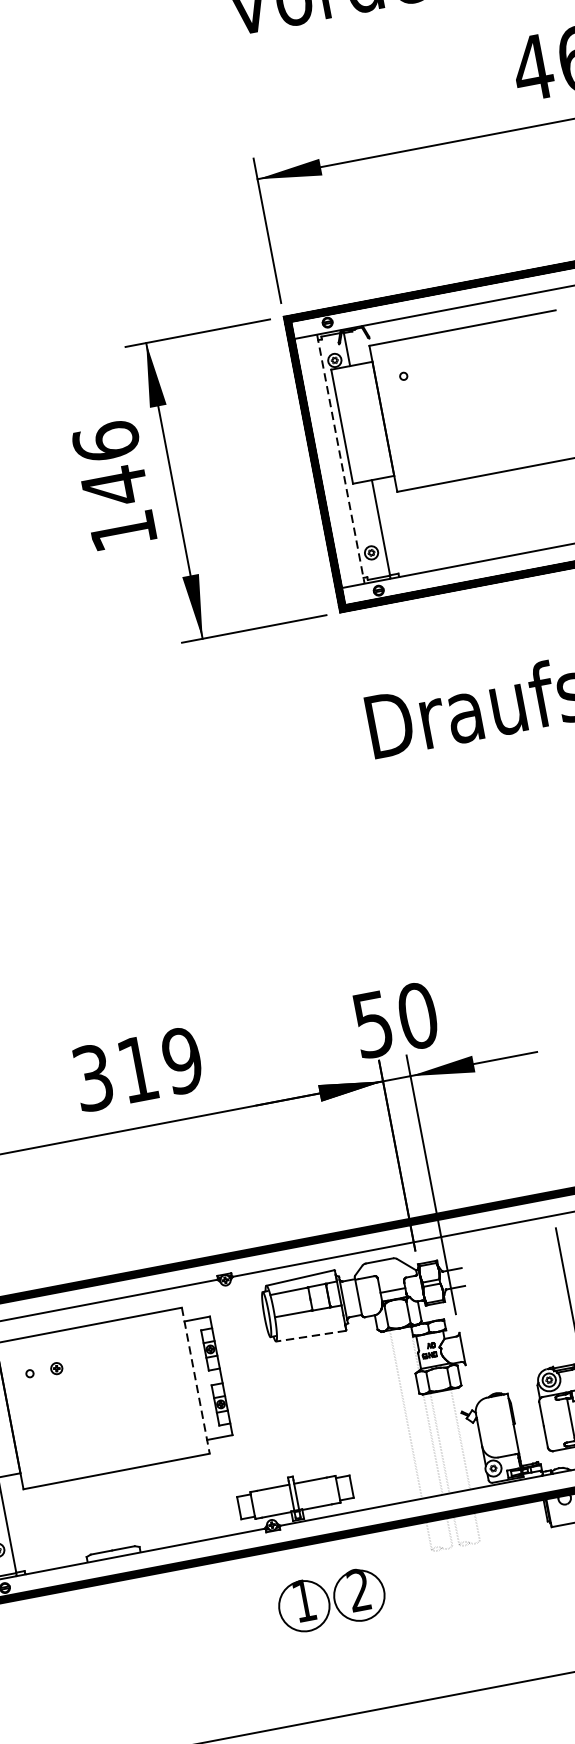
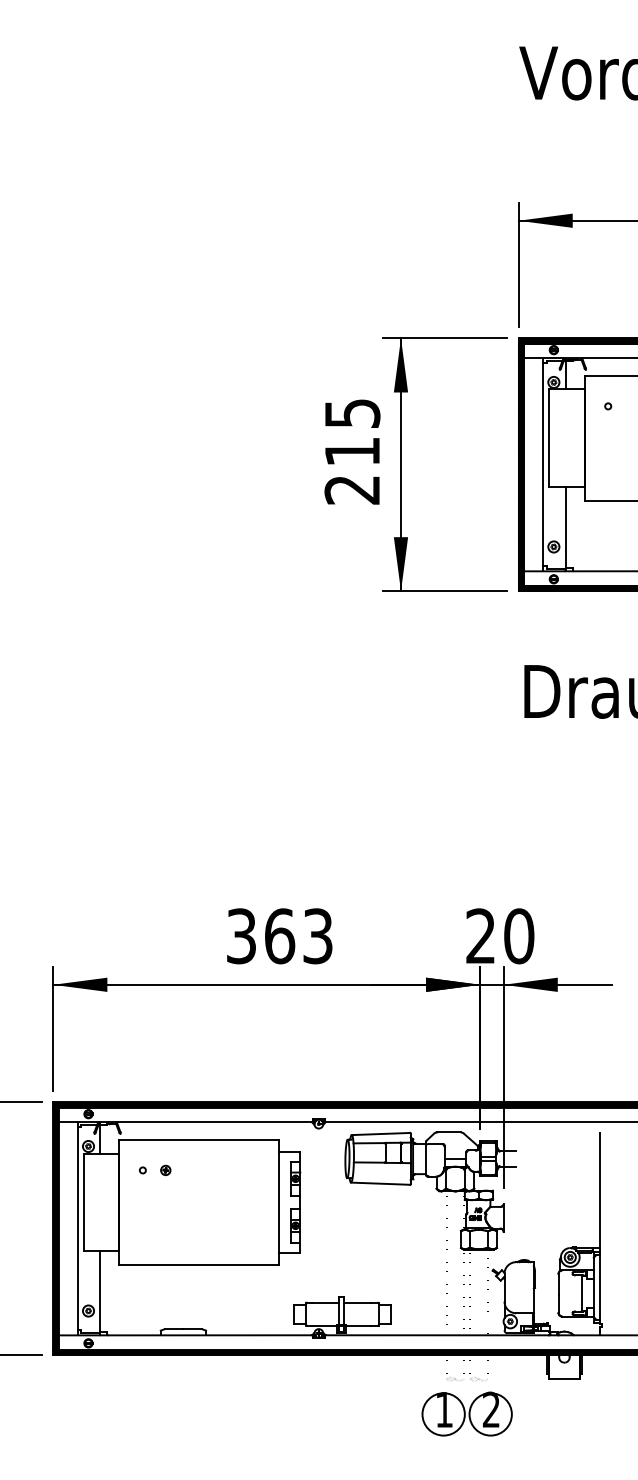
line: (341, 459) -> (543, 465), dashed -> solid
text: (114, 486) -> (352, 451), 146 -> 215
text: (372, 1024) -> (480, 936), 50 -> 20
text: (159, 1065) -> (298, 936), 319 -> 363
line: (310, 1335) -> (380, 1183), dashed -> solid
line: (195, 1380) -> (278, 1202), dashed -> solid
part: (330, 1600) -> (466, 1413), moved

